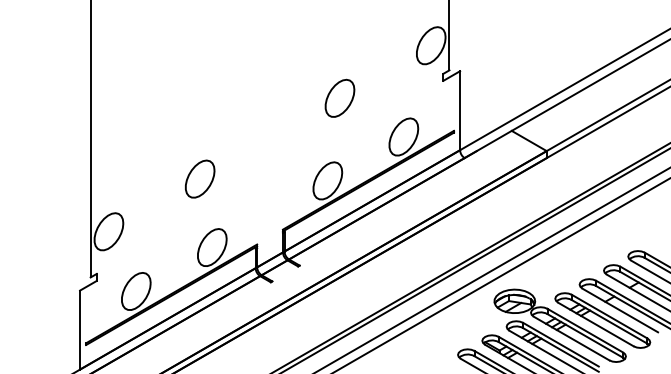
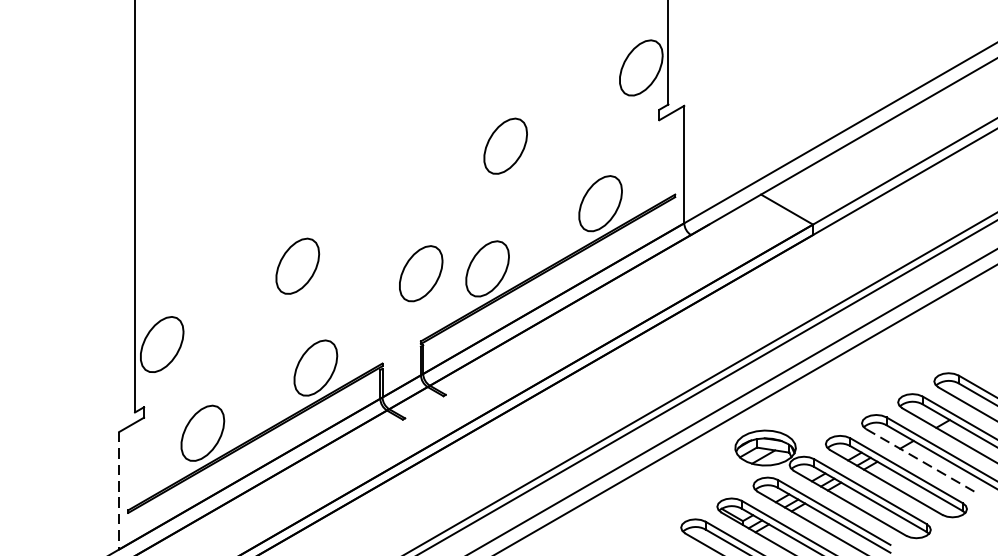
part: (283, 183) -> (421, 272), added
line: (620, 310) -> (922, 461), solid -> dashed
line: (80, 330) -> (119, 491), solid -> dashed

